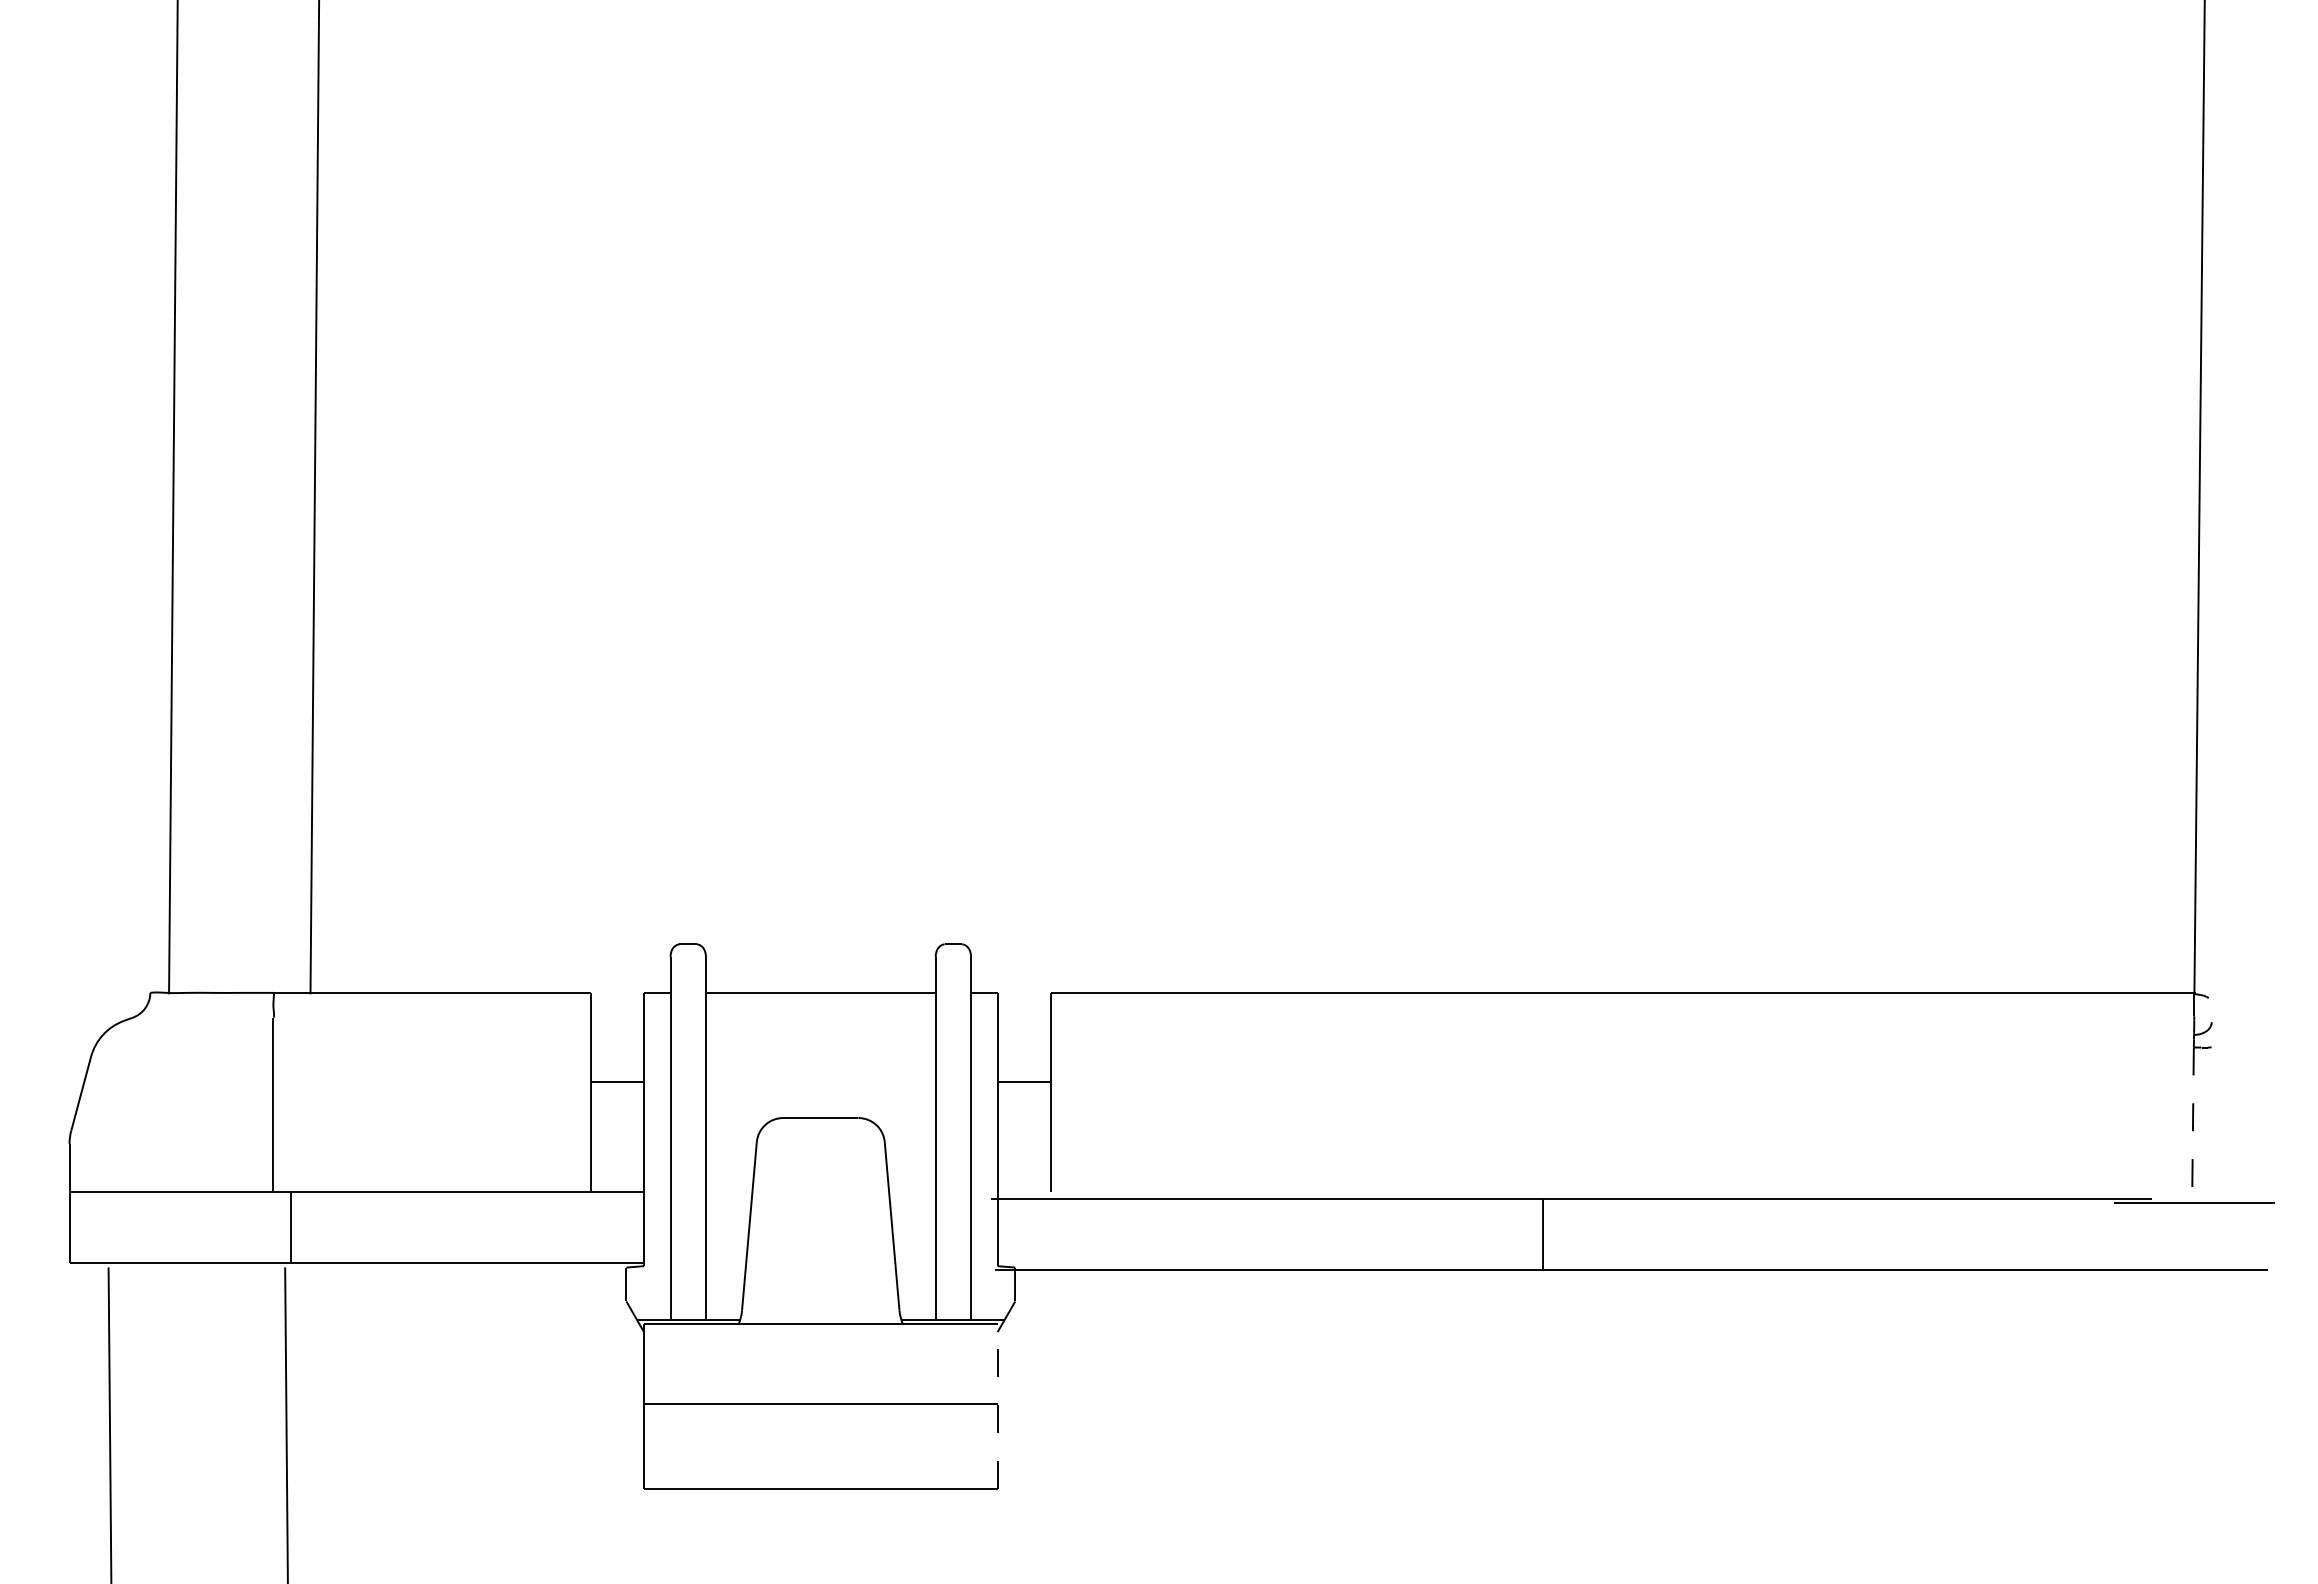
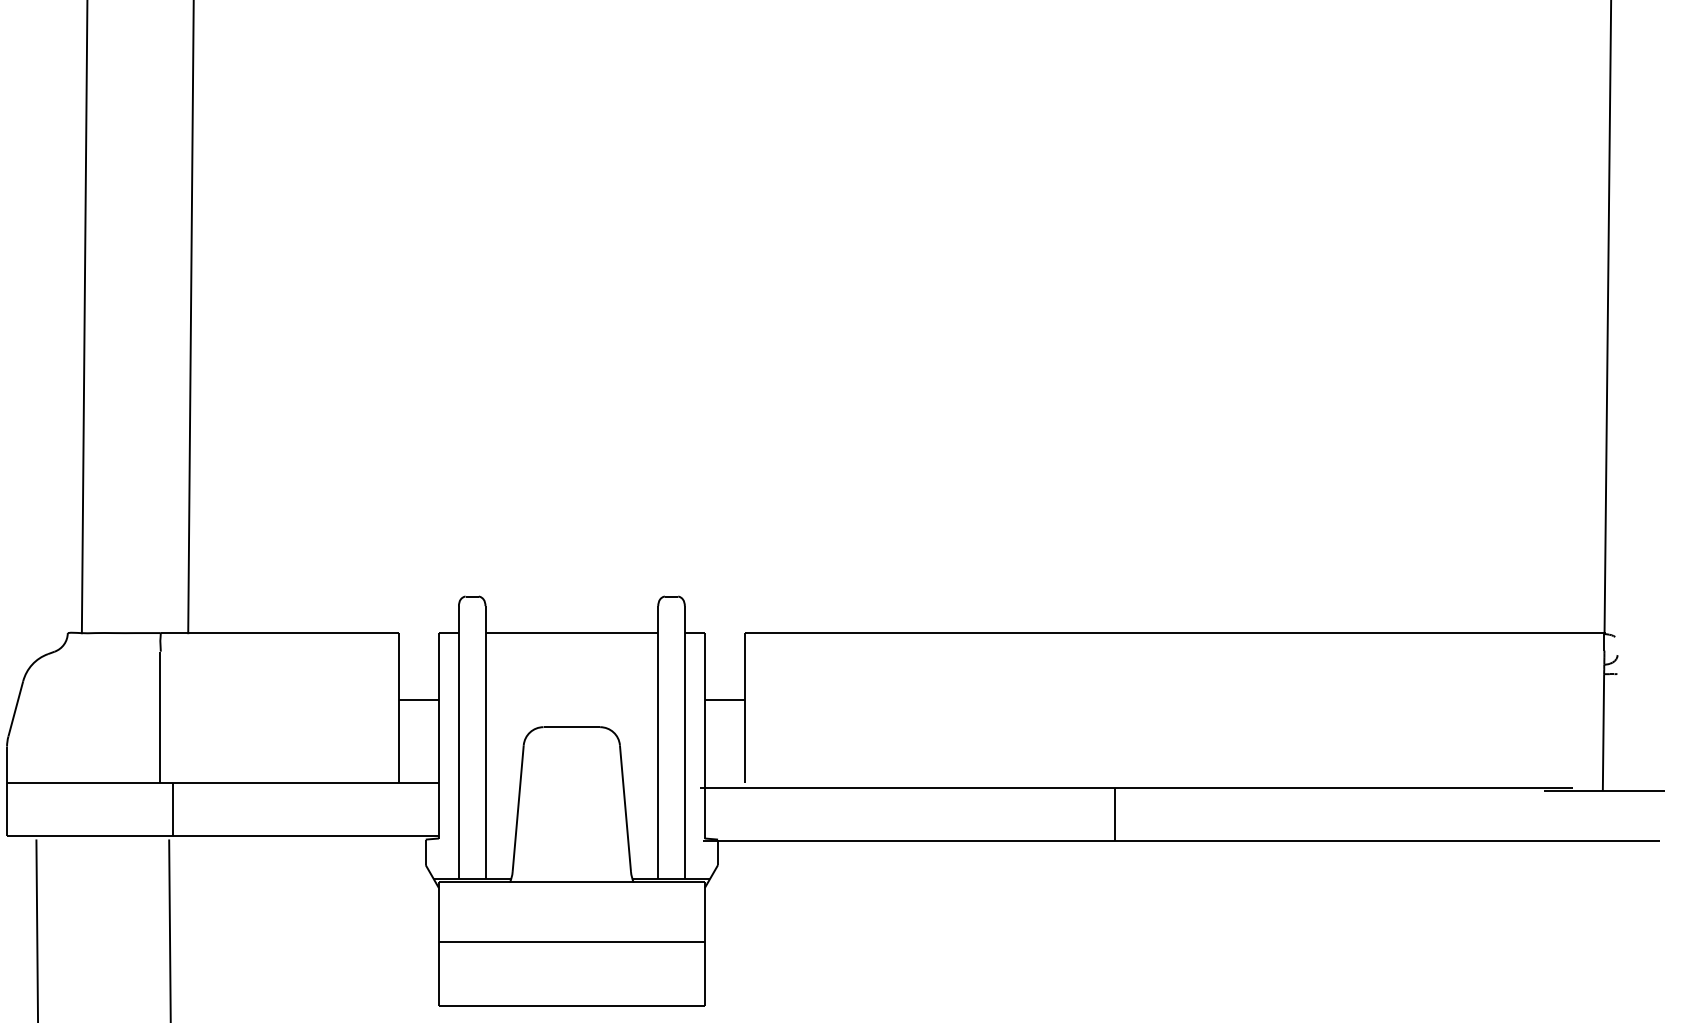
line: (2192, 1125) -> (1603, 732), dashed -> solid
line: (997, 1406) -> (704, 944), dashed -> solid

